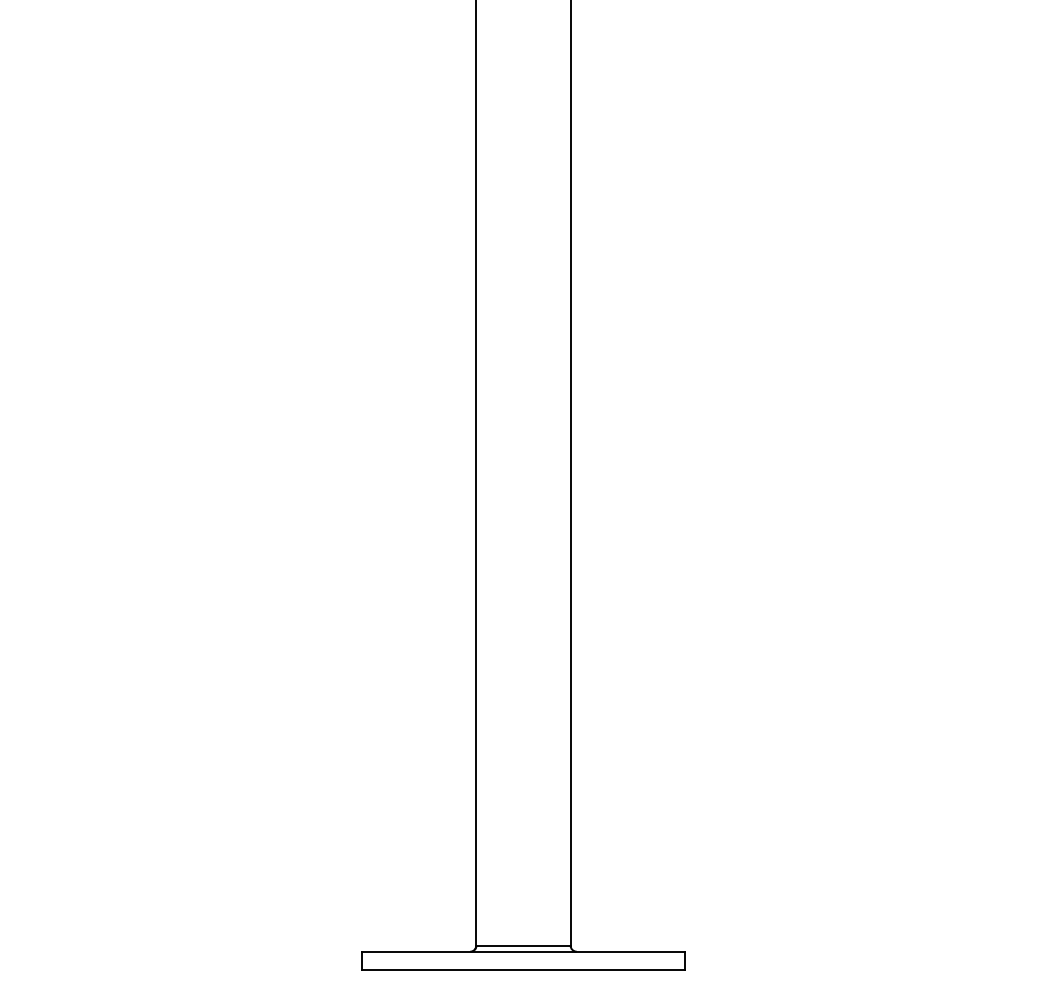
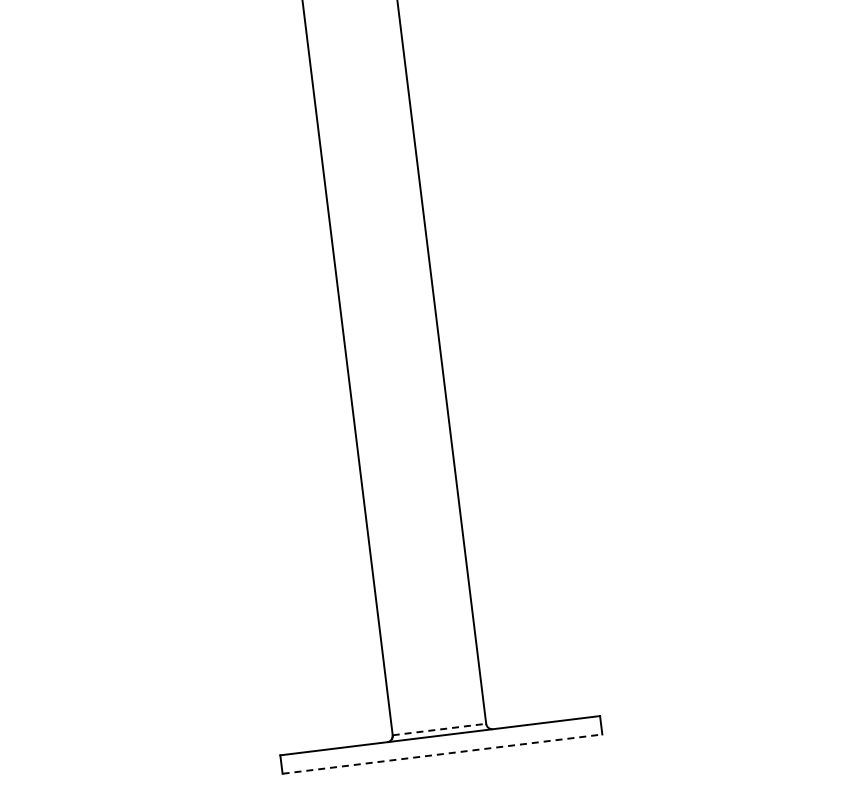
line: (523, 945) -> (439, 729), solid -> dashed
line: (523, 970) -> (442, 754), solid -> dashed

